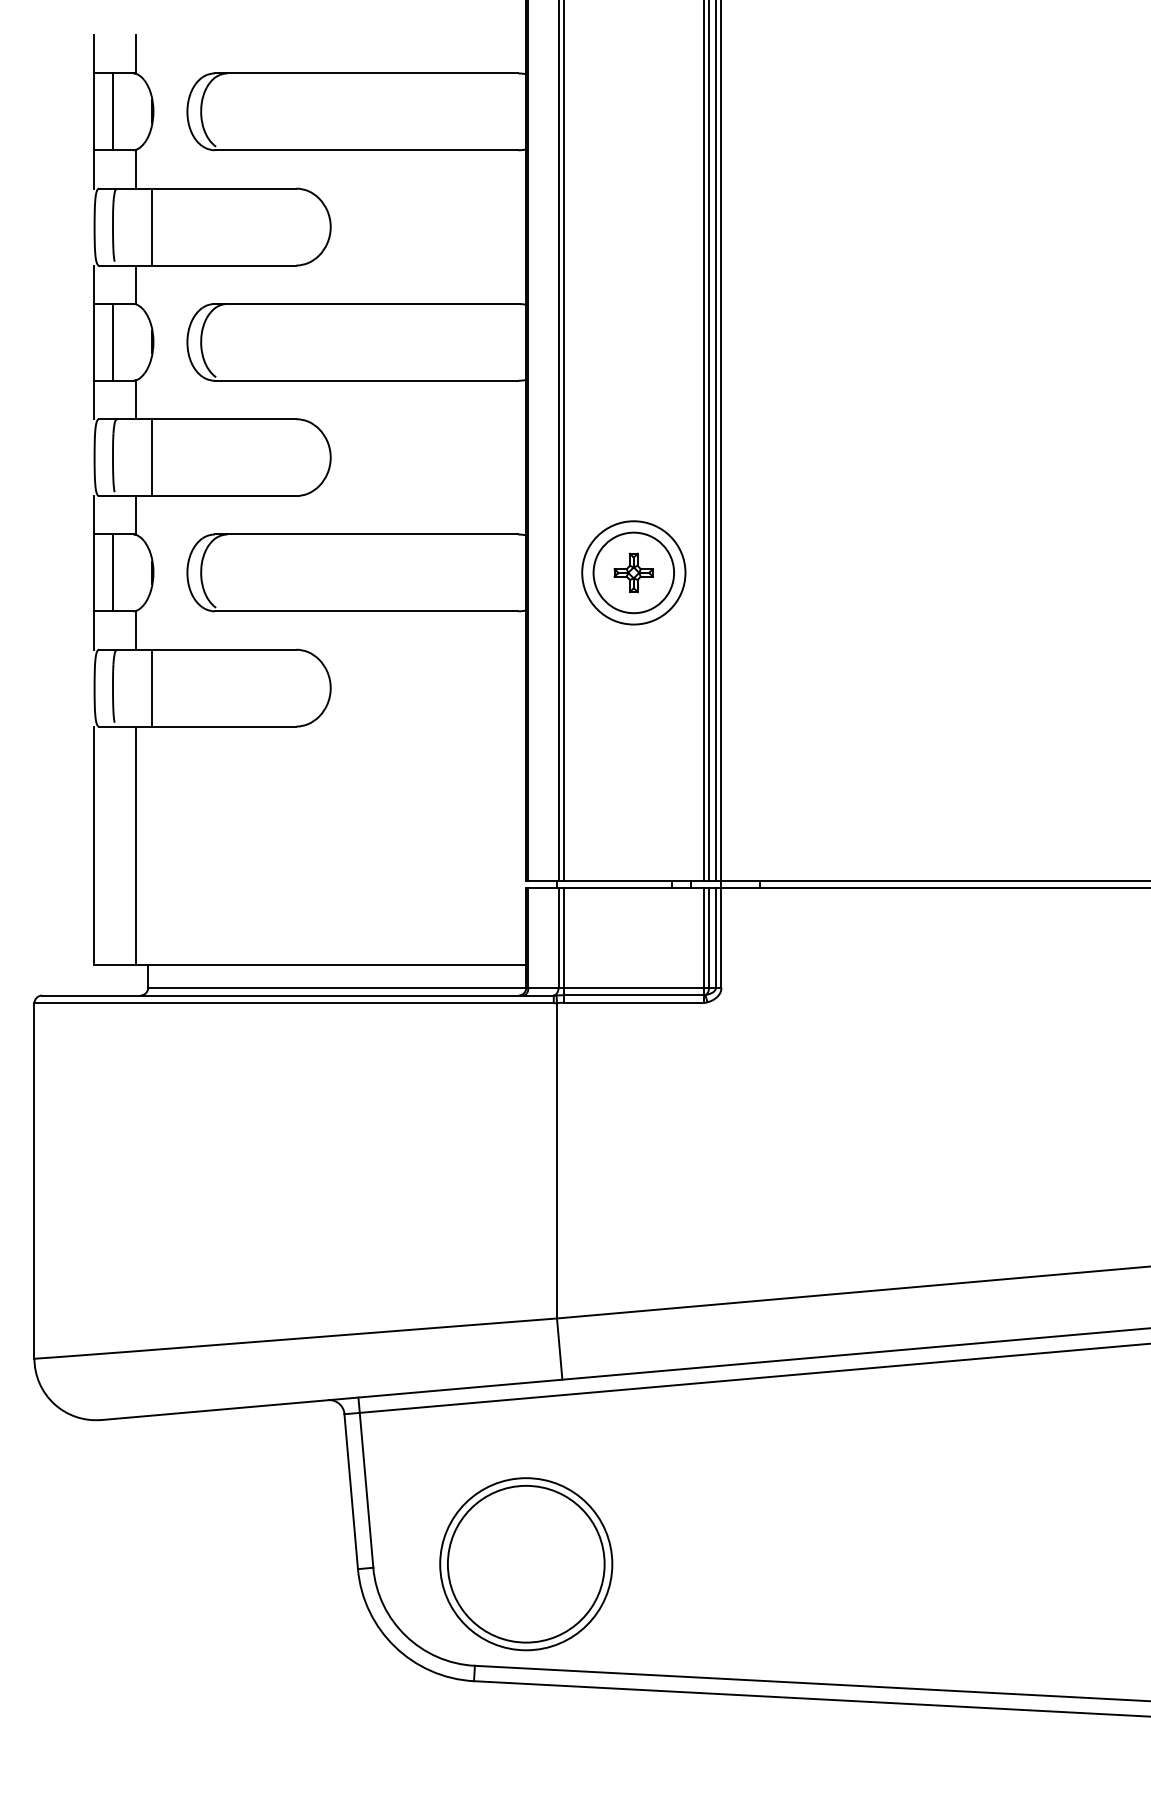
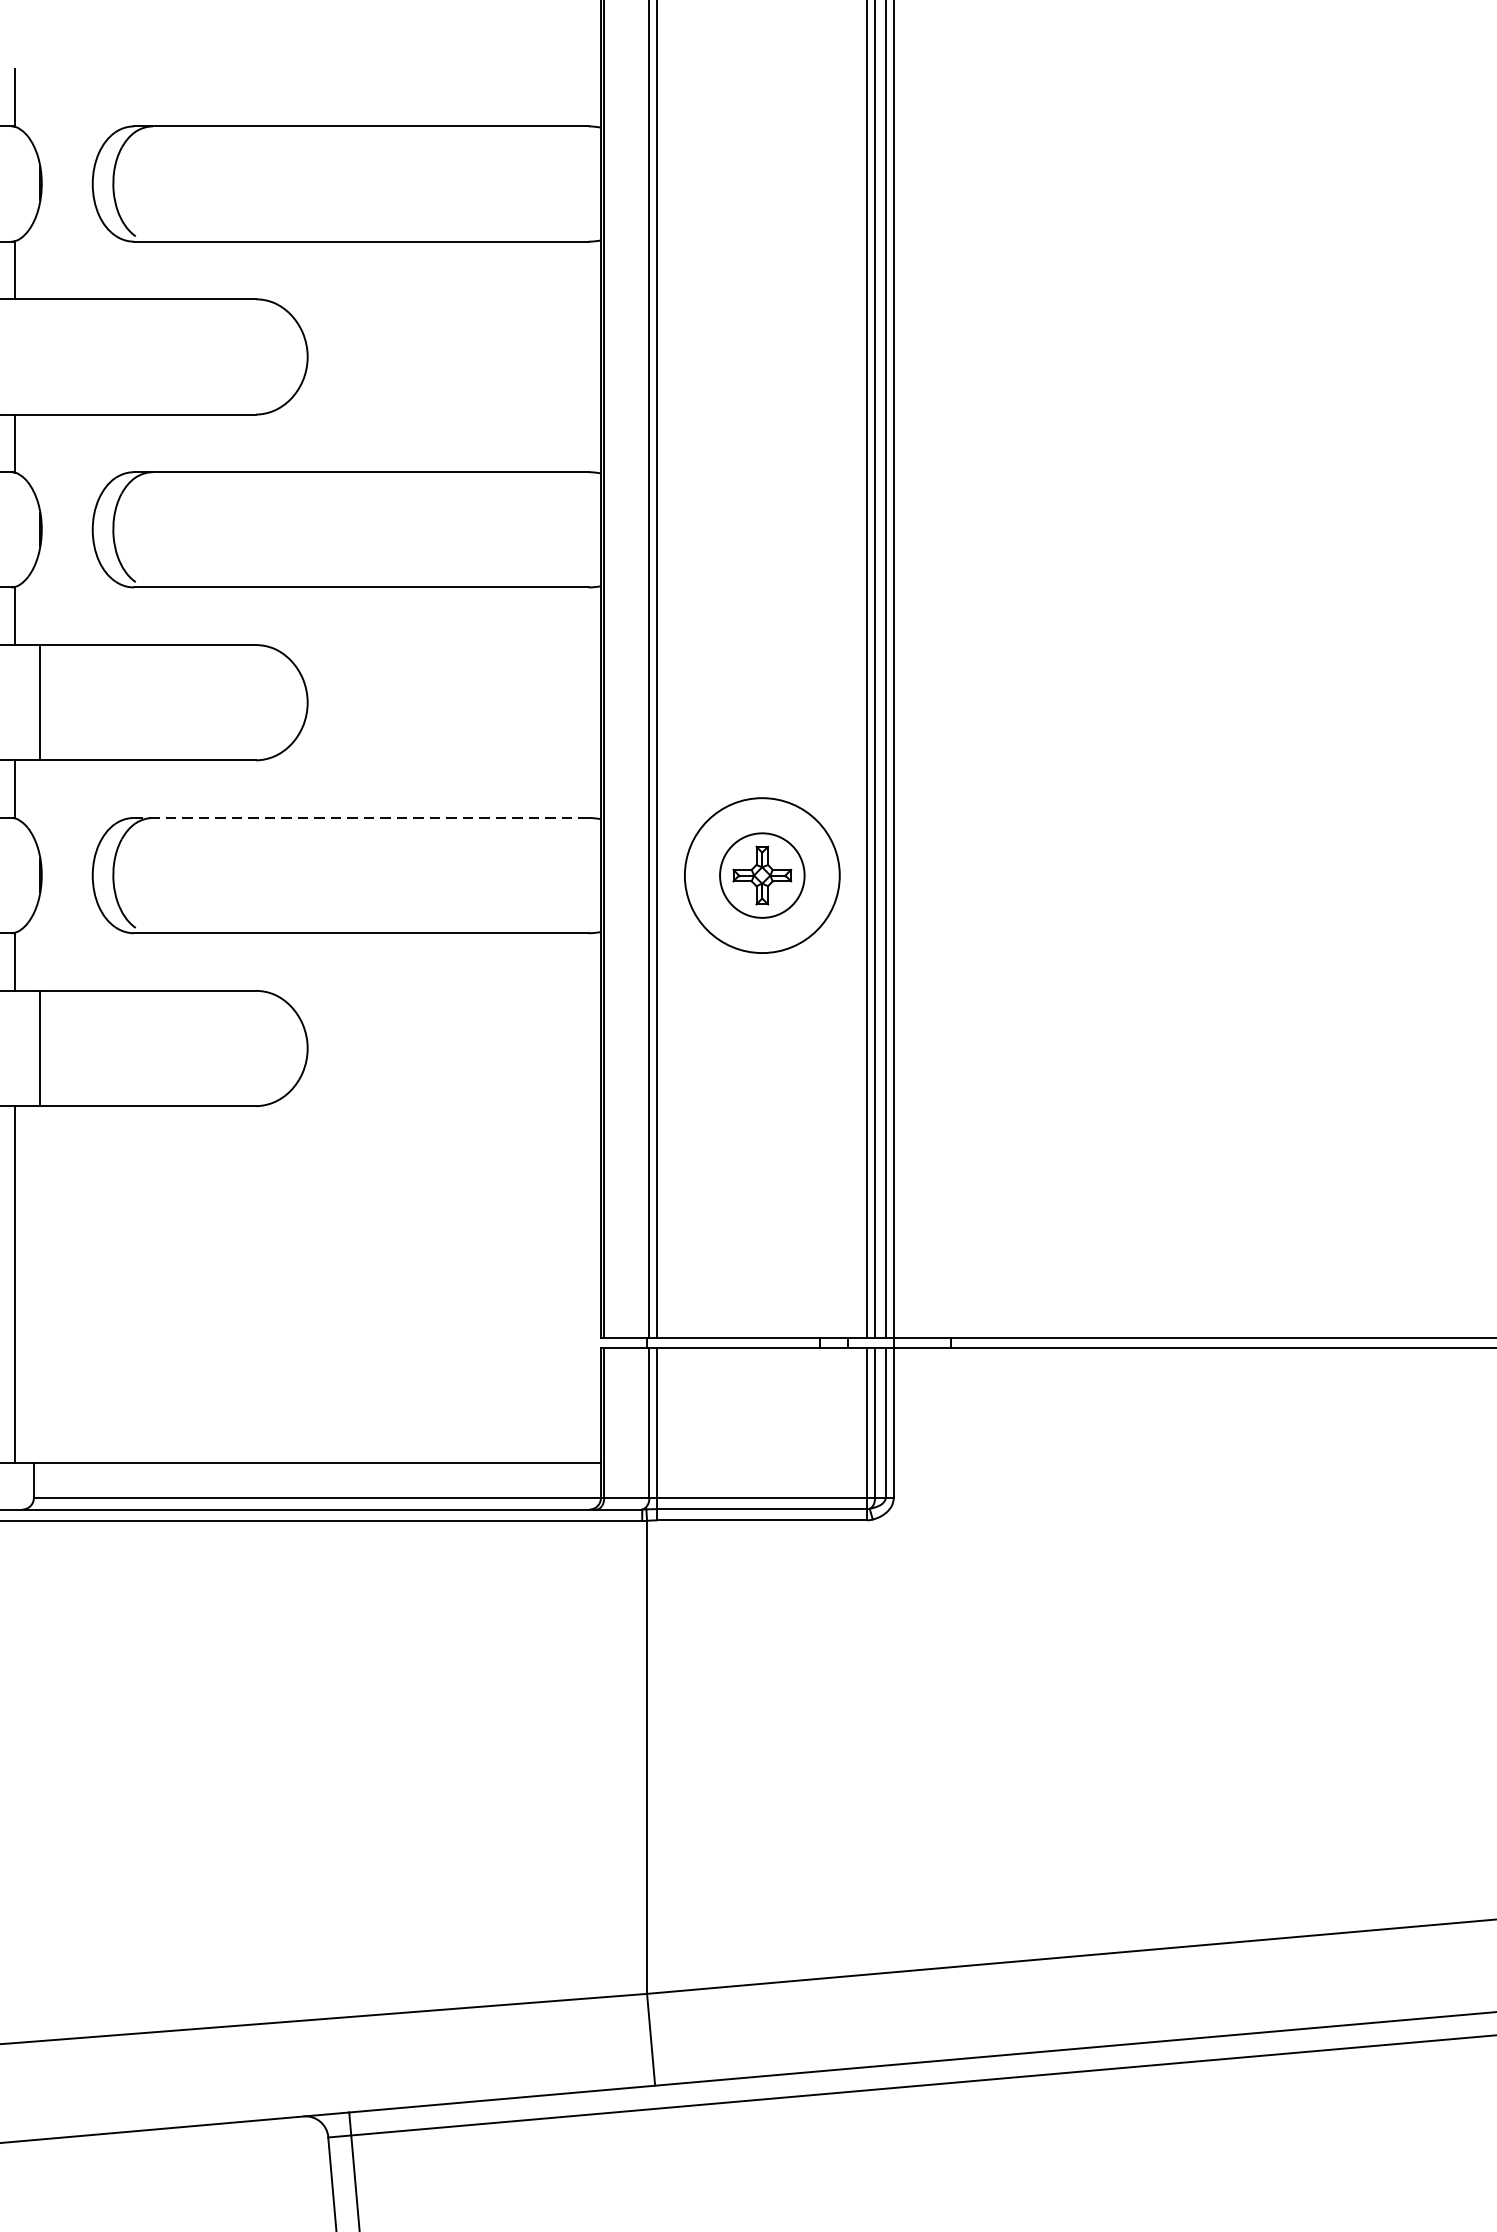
line: (152, 226) -> (40, 356), removed
line: (366, 534) -> (361, 817), solid -> dashed
circle: (633, 572) -> (761, 874), size x0.7

